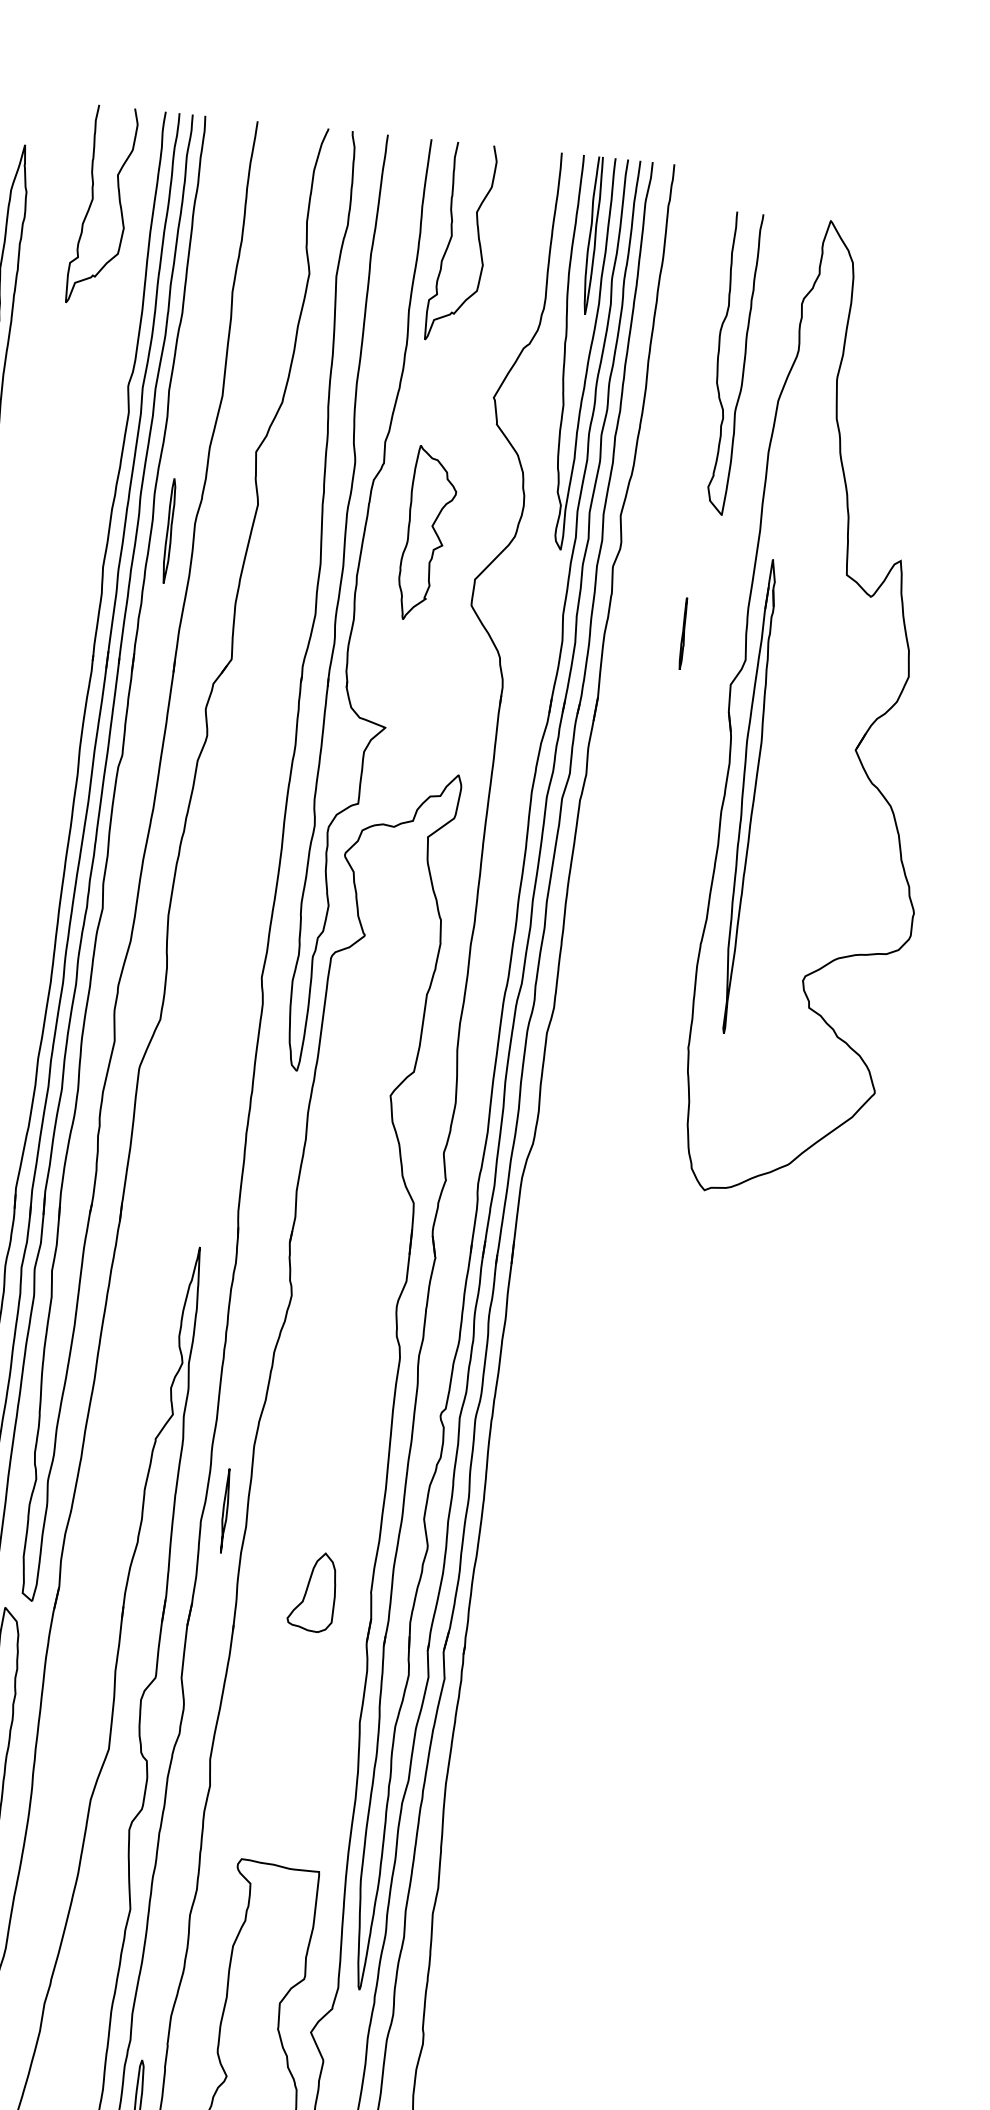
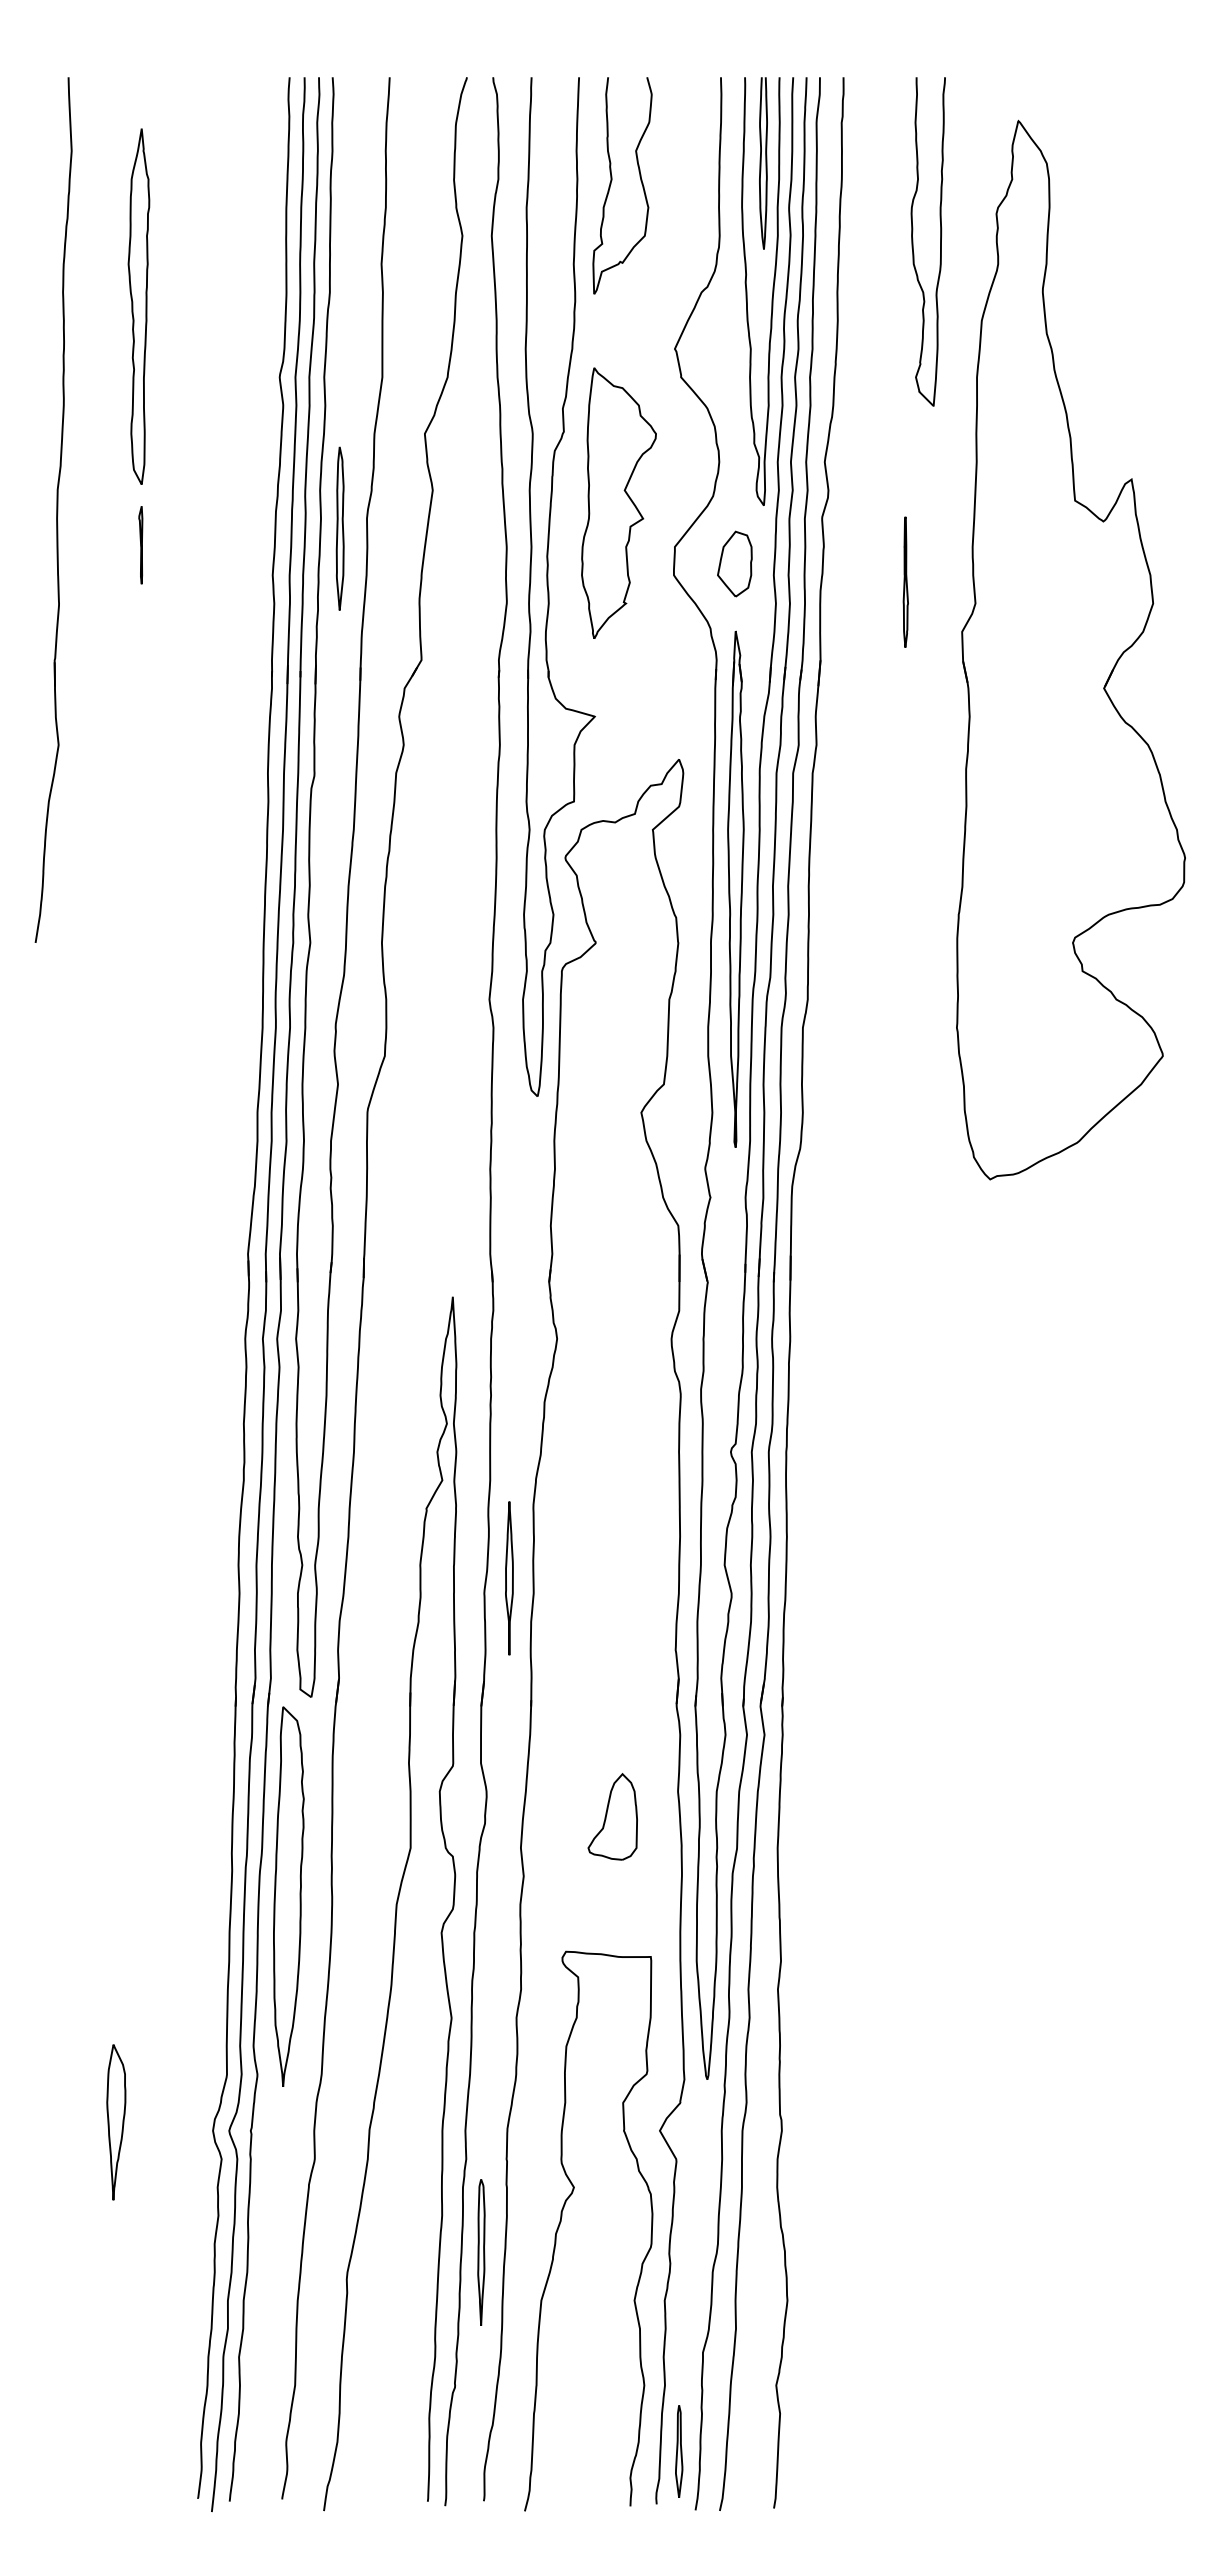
part: (92, 203) -> (220, 184), removed
curve: (743, 364) -> (940, 241), moved
part: (168, 530) -> (339, 528), size x1.43
part: (427, 533) -> (618, 502), size x1.43
part: (528, 600) -> (734, 563), added
part: (683, 633) -> (905, 581), size x1.67
part: (748, 795) -> (735, 888), moved
part: (225, 1511) -> (509, 1578), size x1.67
part: (312, 1591) -> (612, 1816), moved

